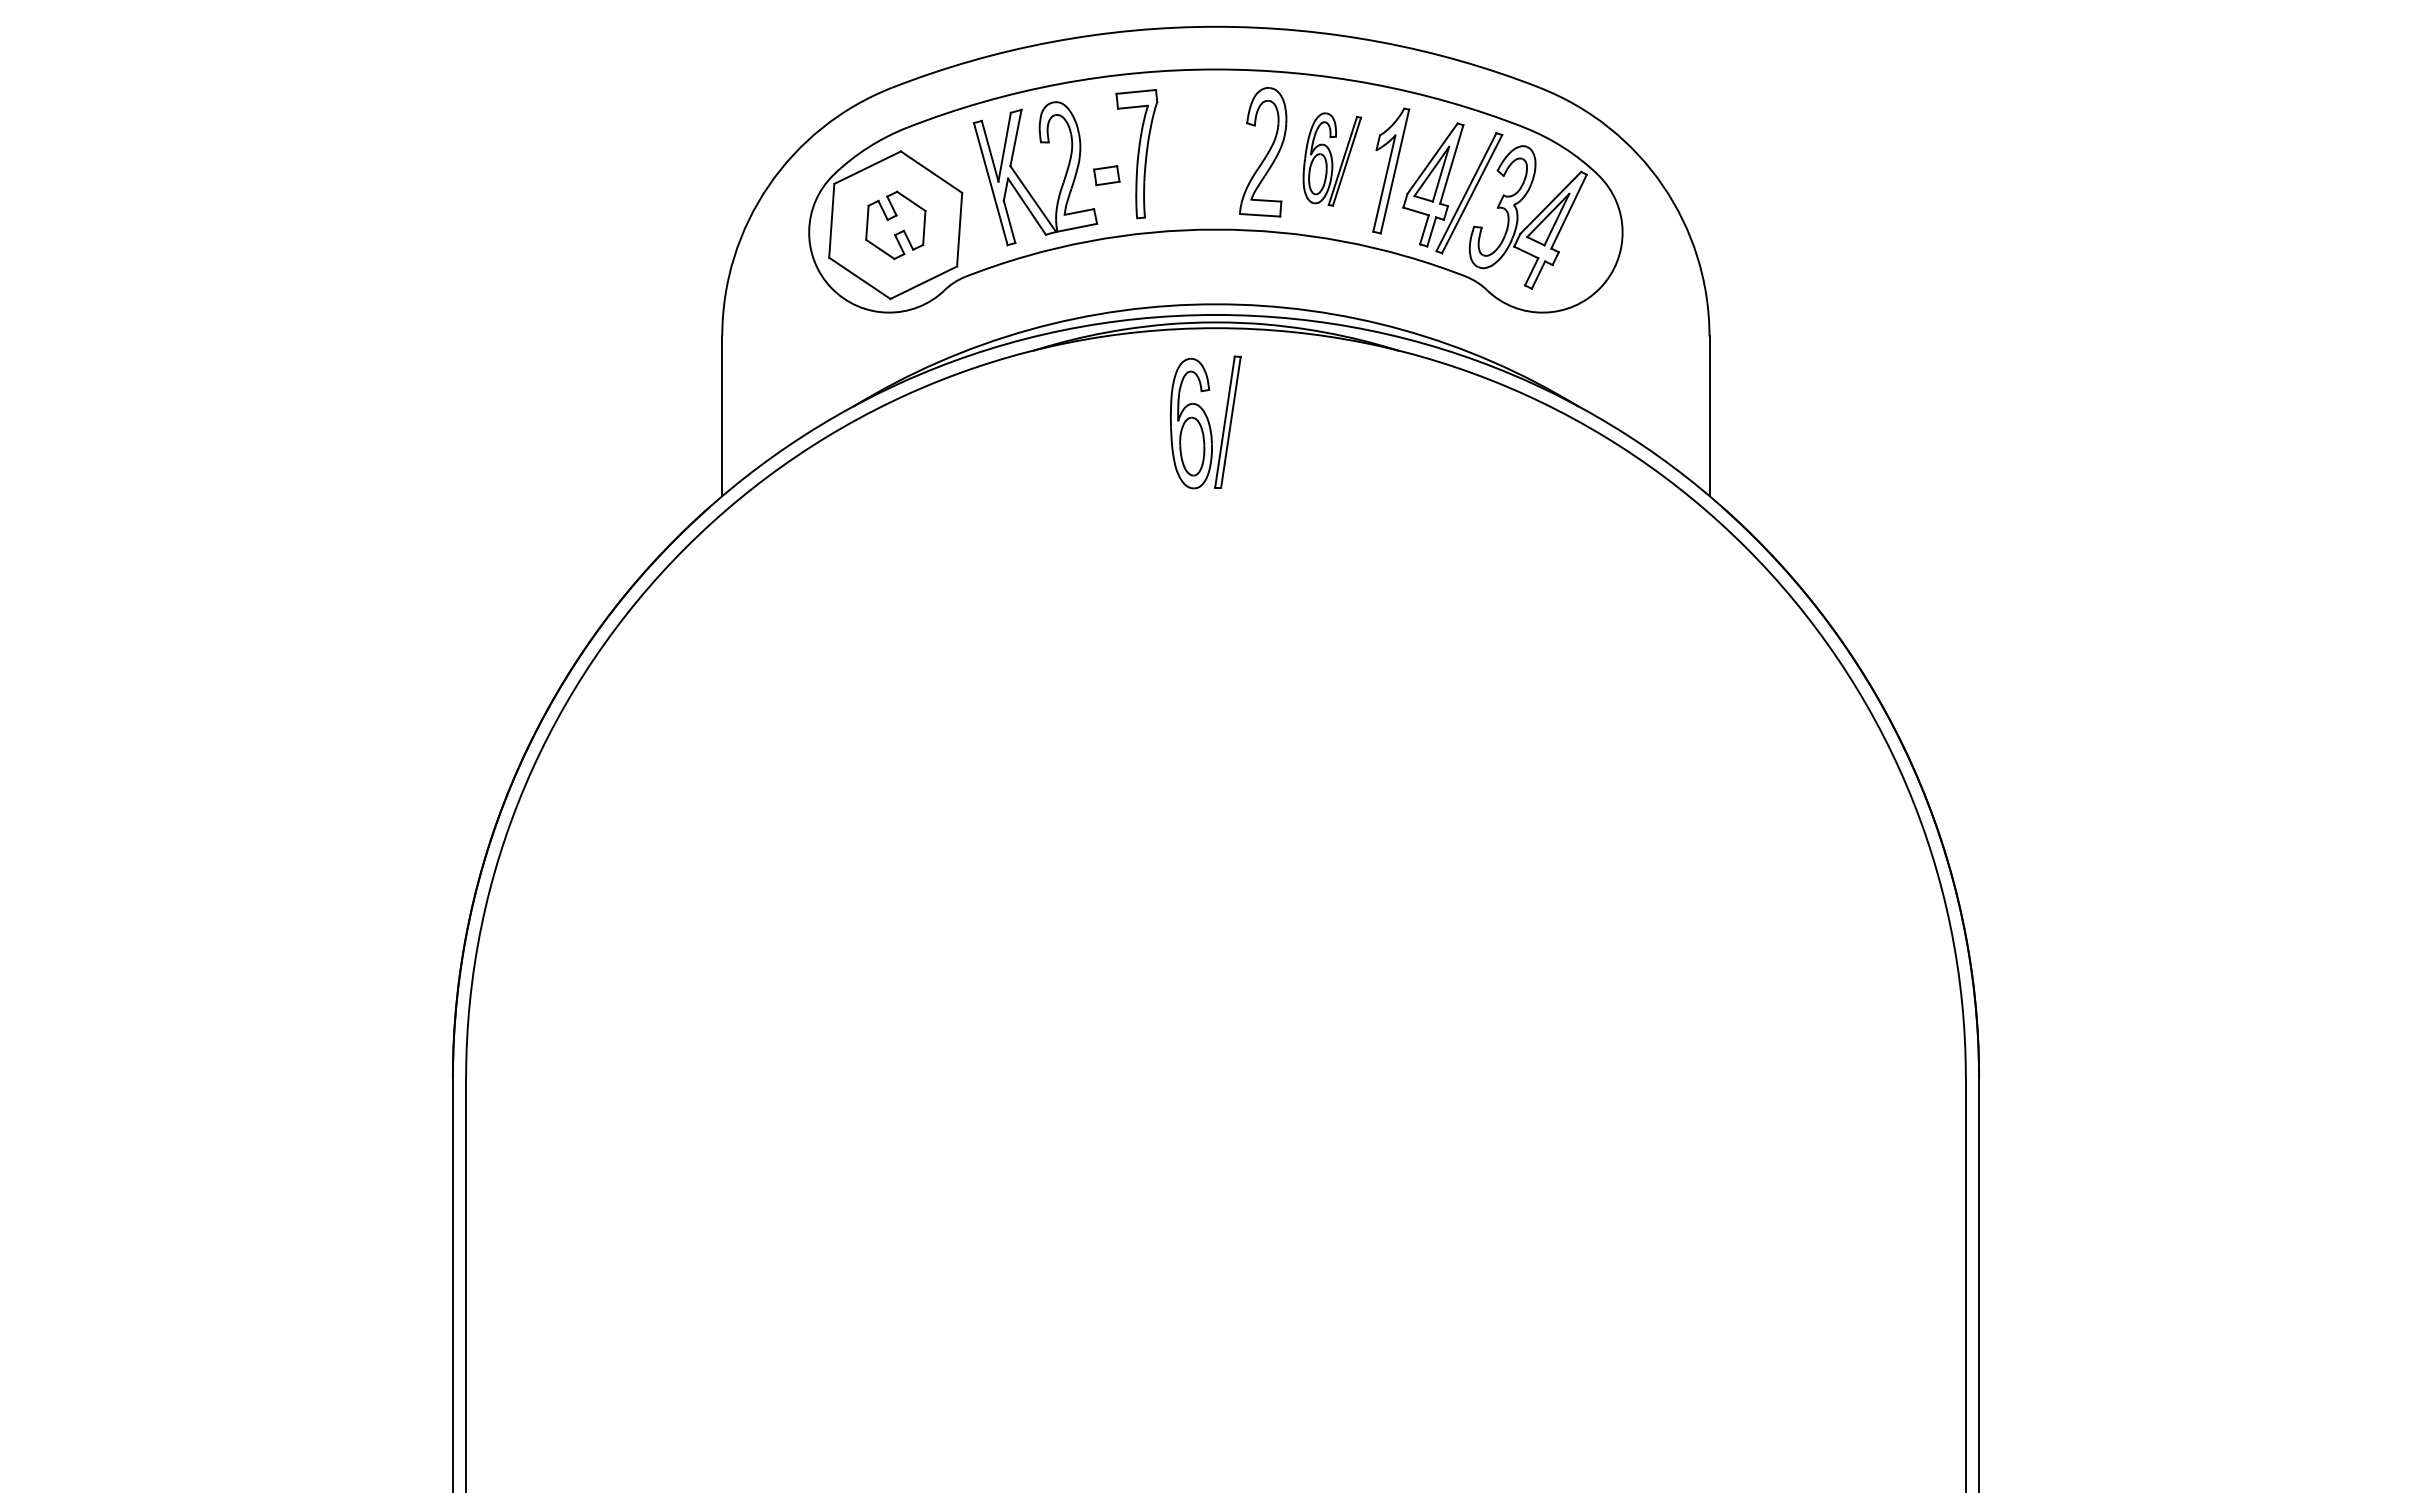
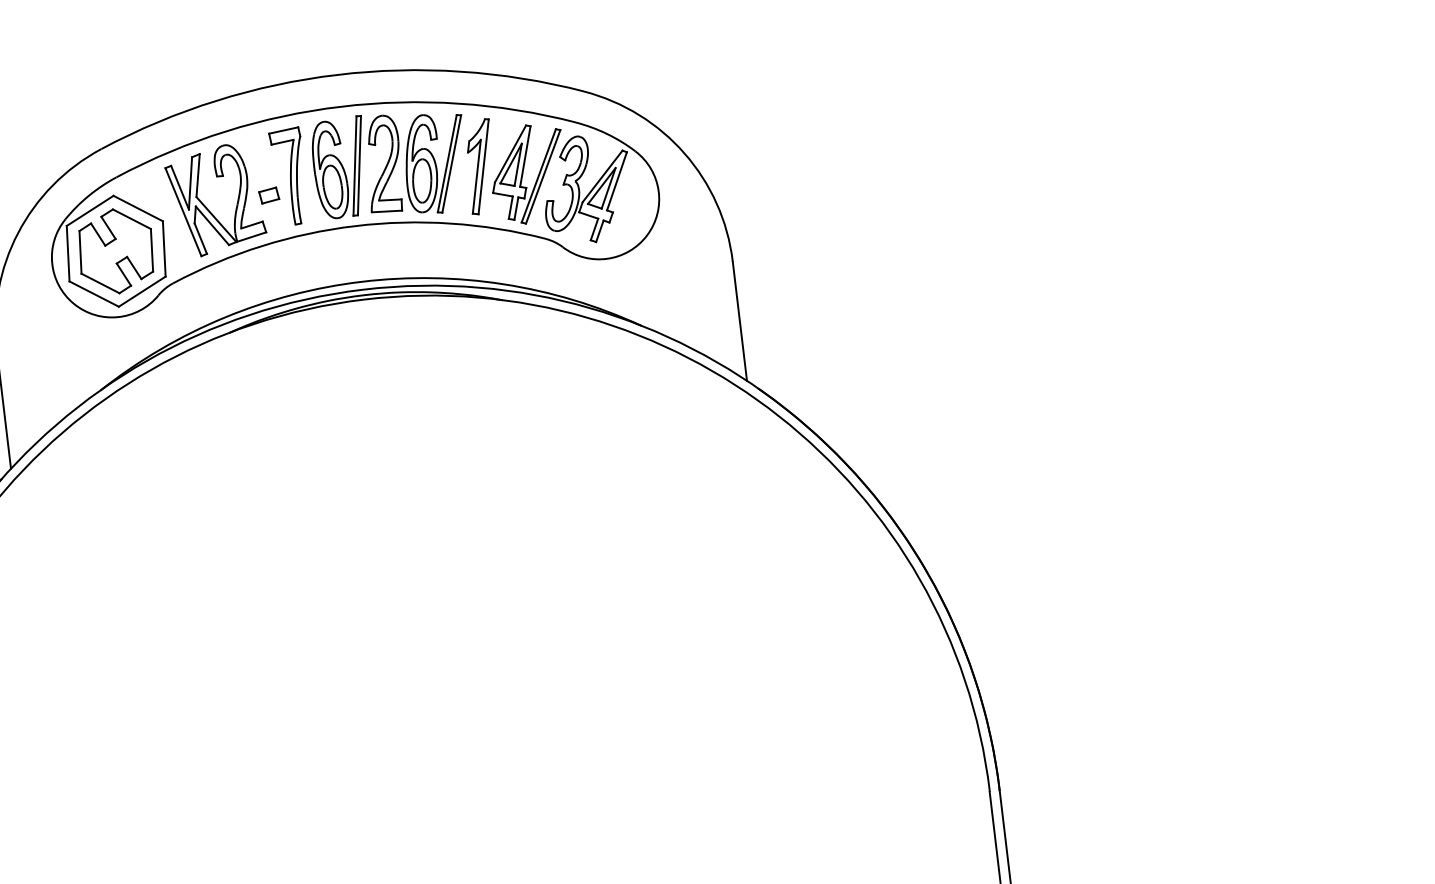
part: (1332, 159) -> (436, 163), size x1.43
part: (895, 225) -> (116, 251), size x1.67
part: (1205, 422) -> (340, 168), moved

